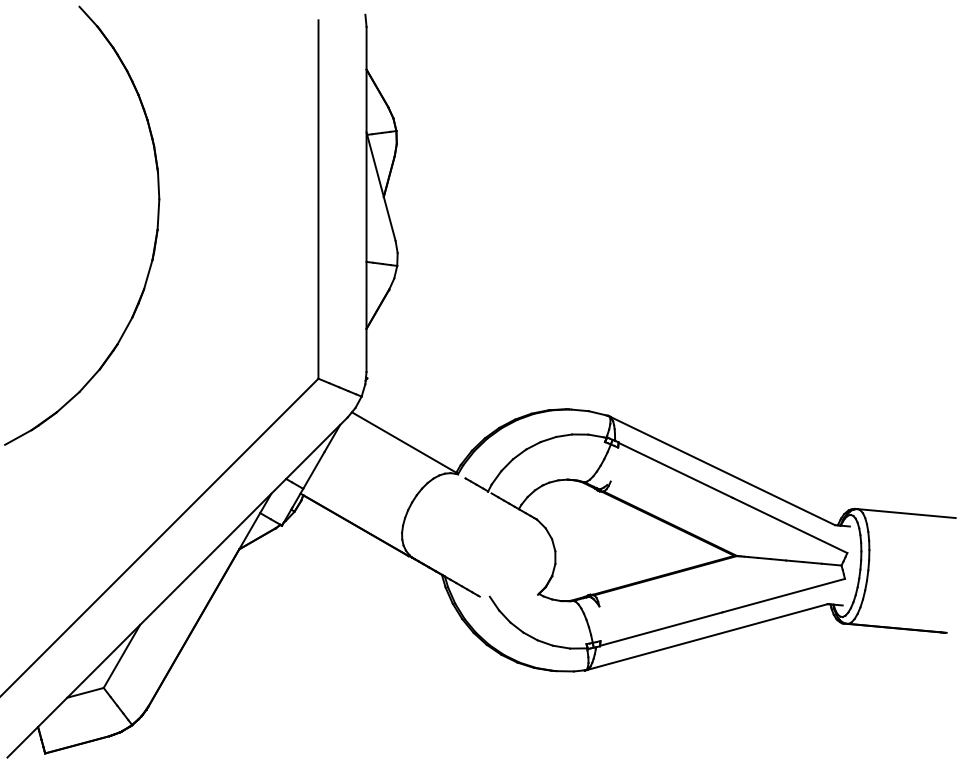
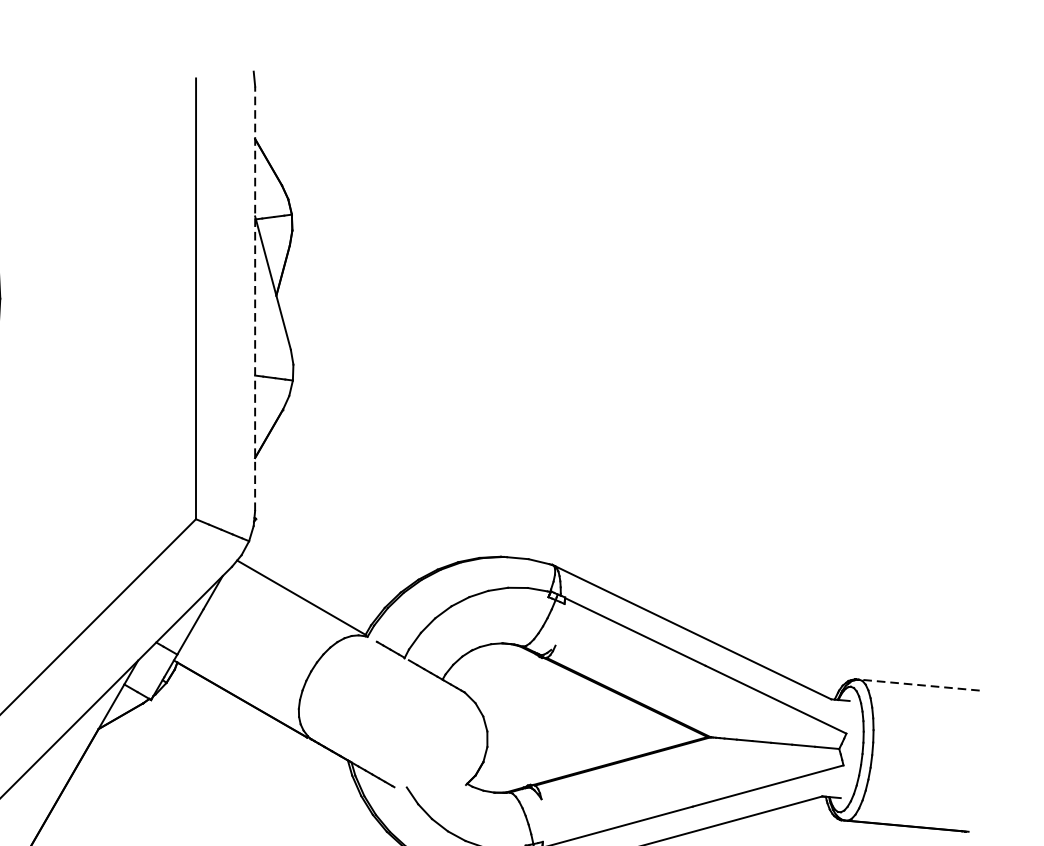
line: (366, 199) -> (255, 298), solid -> dashed
line: (906, 513) -> (919, 684), solid -> dashed

